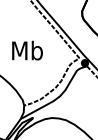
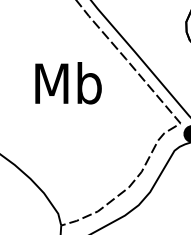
text: (27, 50) -> (68, 82), moved

